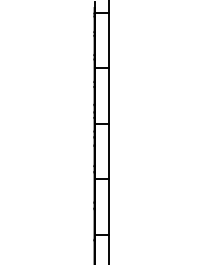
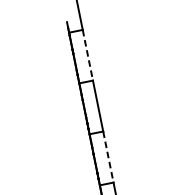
line: (109, 40) -> (87, 54), solid -> dashed
line: (109, 151) -> (108, 157), solid -> dashed

